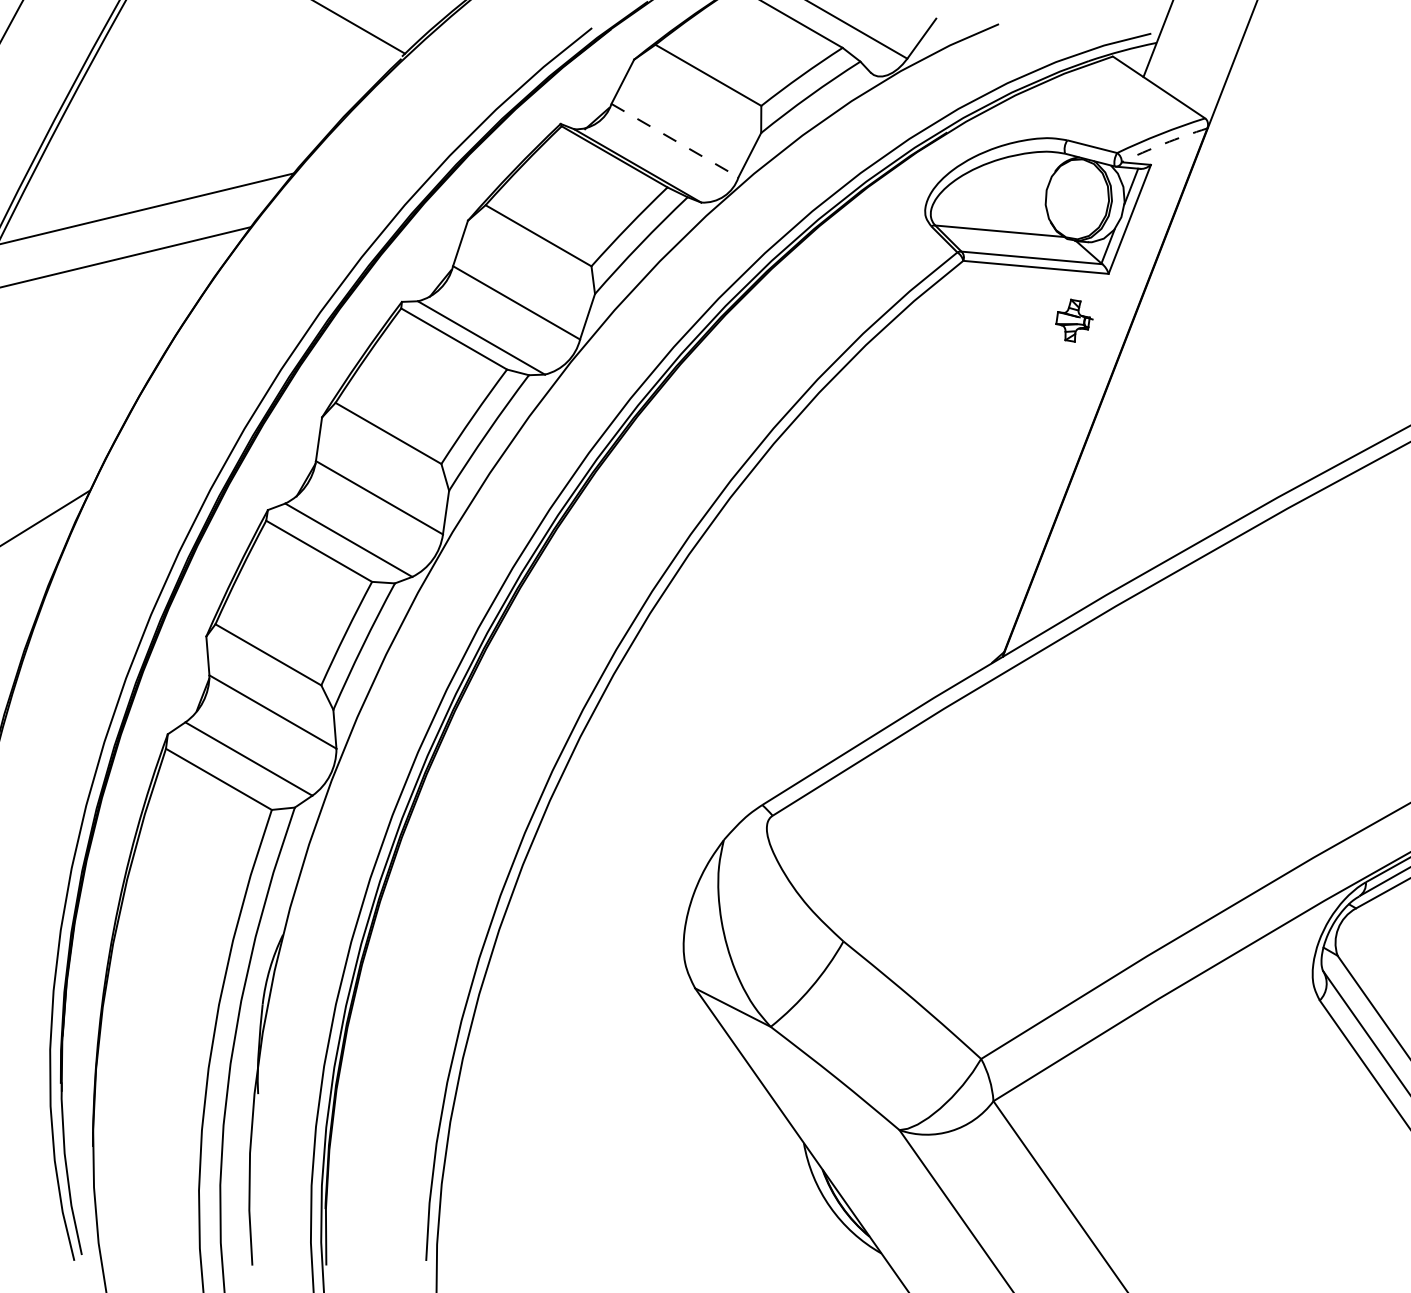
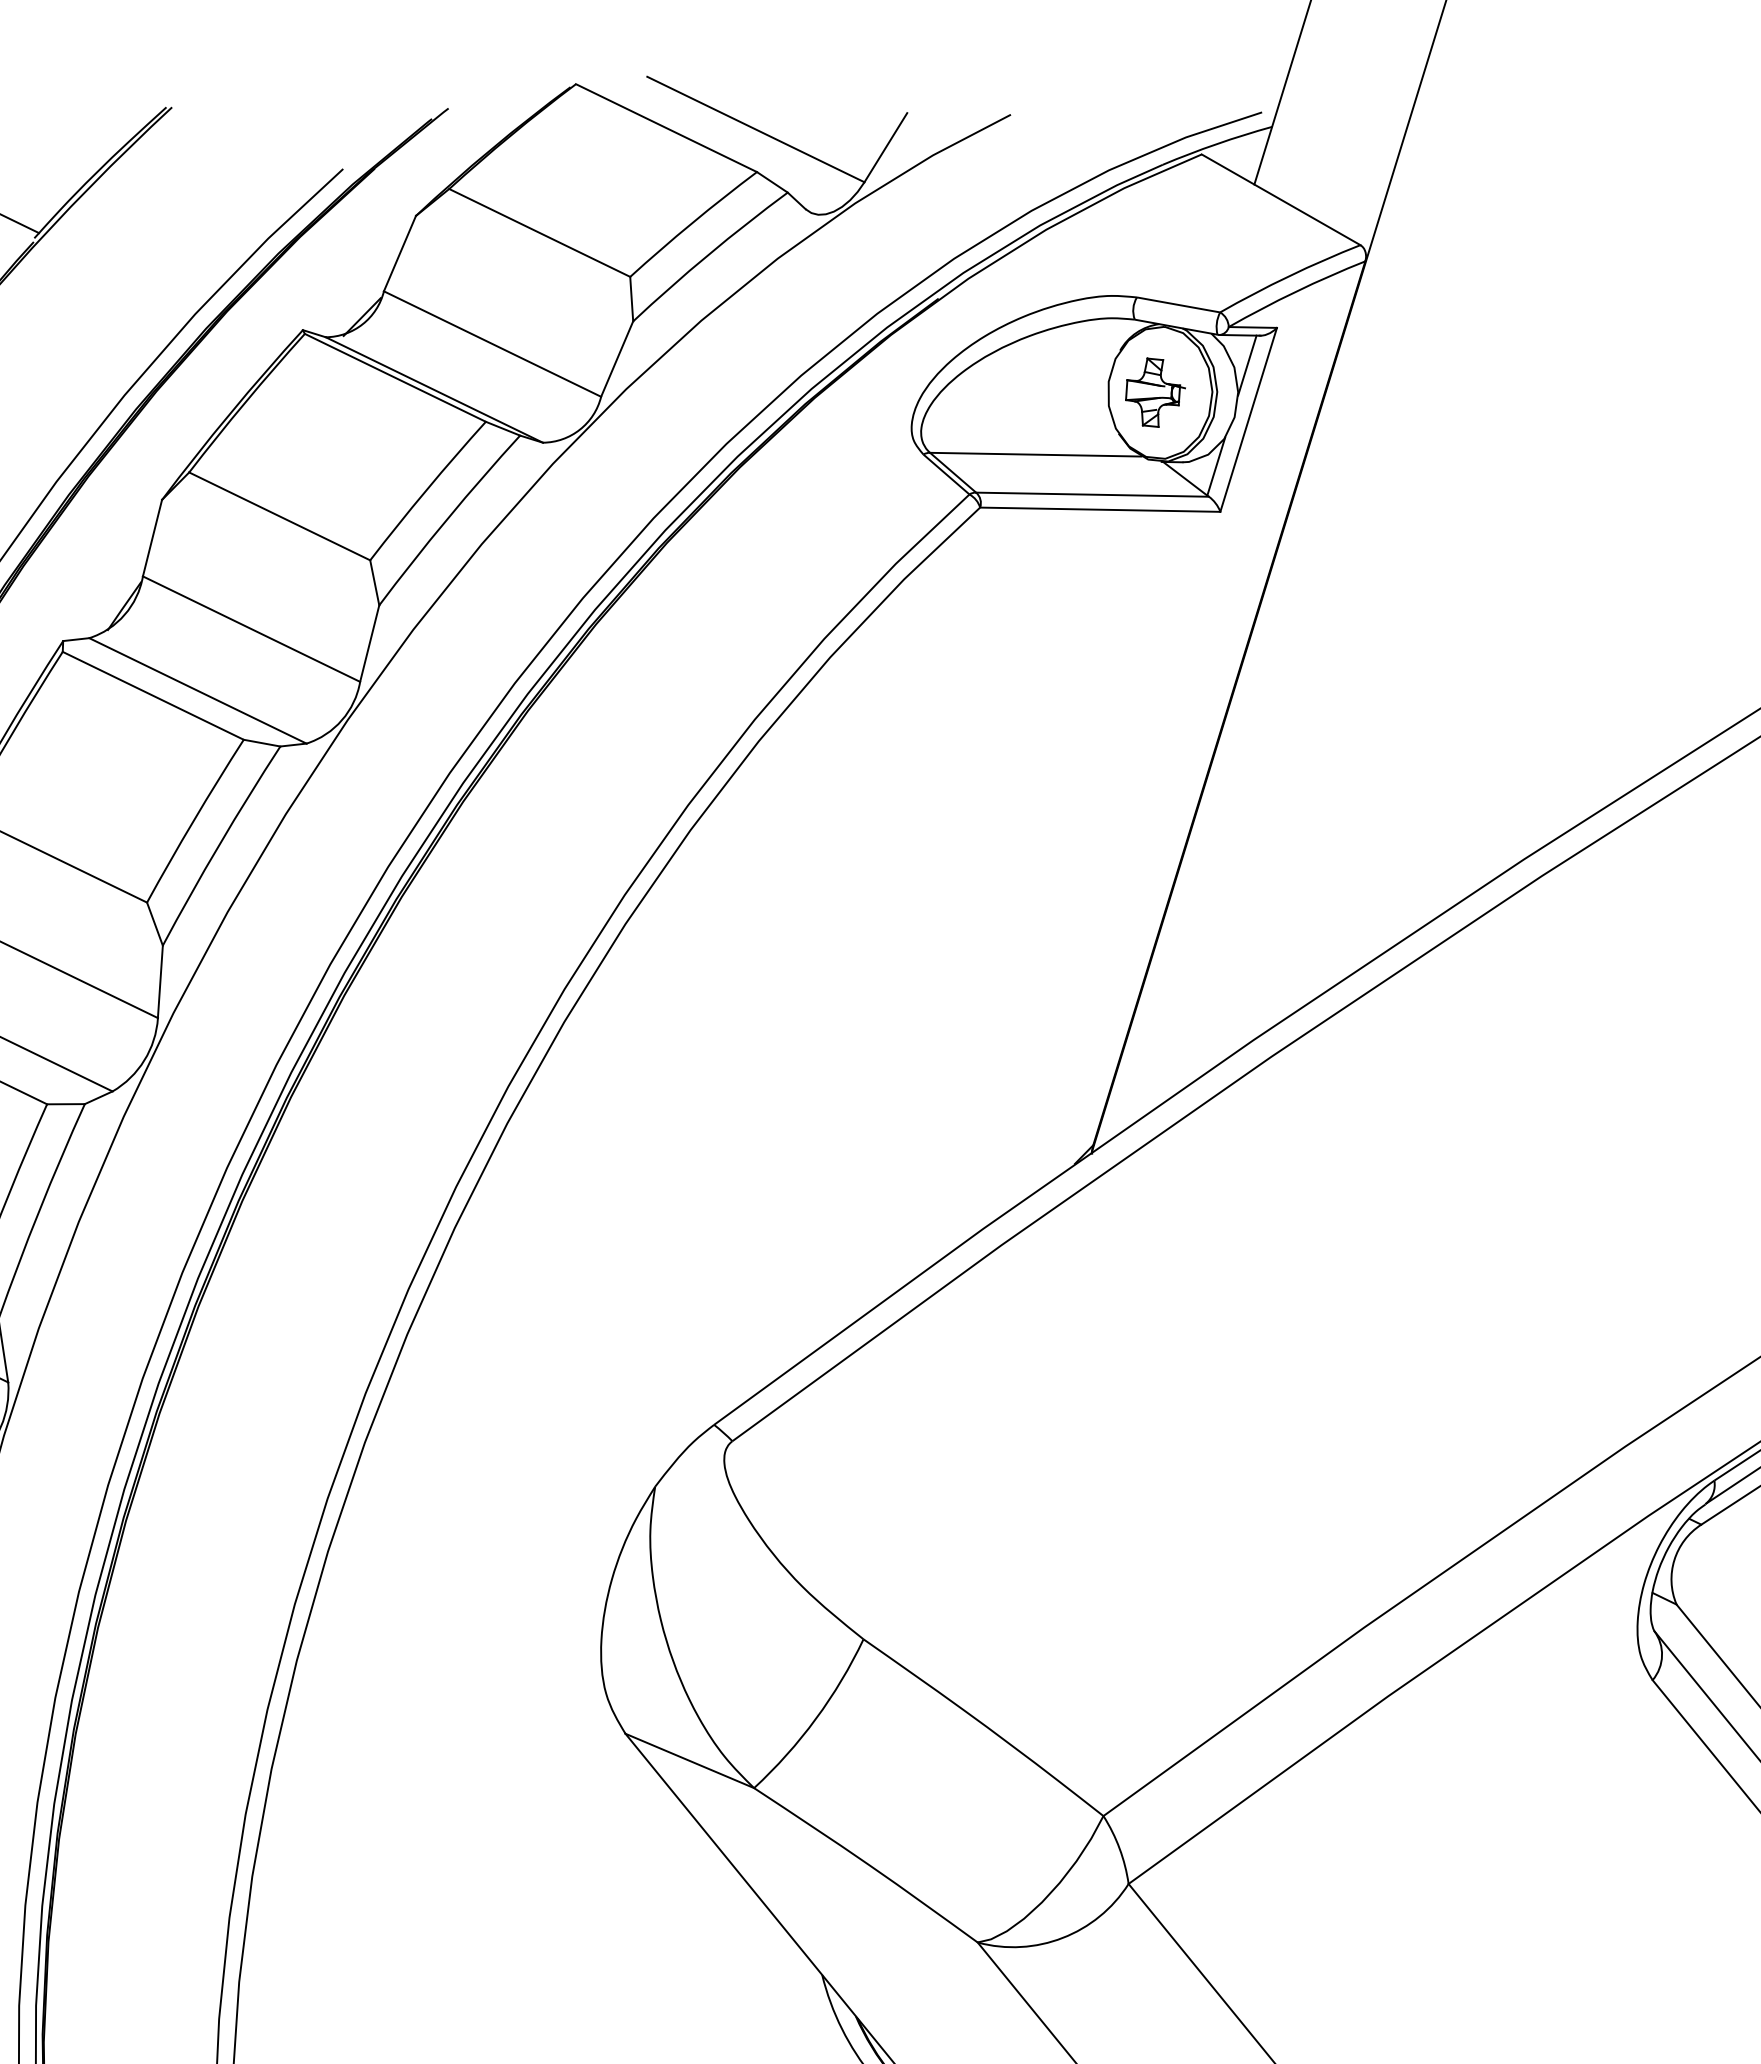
line: (675, 140) -> (493, 343), dashed -> solid
arc: (1163, 143) -> (1295, 291), dashed -> solid
part: (1074, 320) -> (1155, 392), moved

